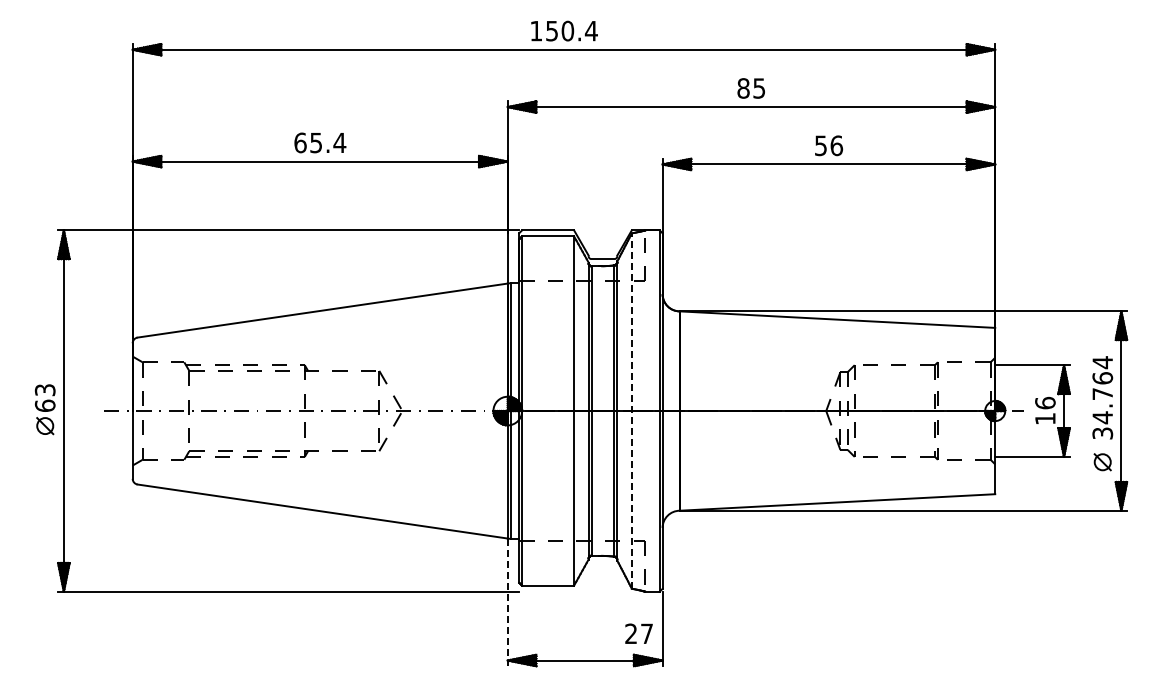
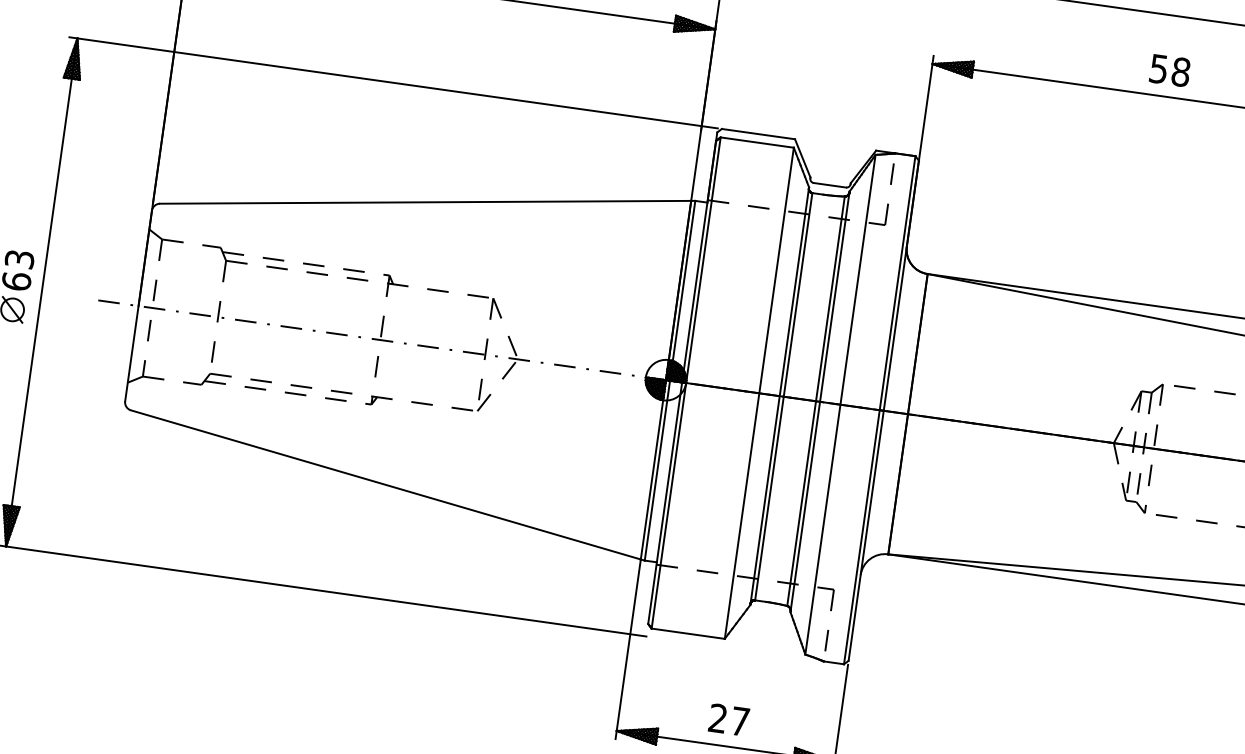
text: (836, 145) -> (1180, 71), 56 -> 58
line: (631, 411) -> (839, 405), dashed -> solid
line: (507, 602) -> (627, 649), dashed -> solid
text: (638, 633) -> (728, 719), moved

